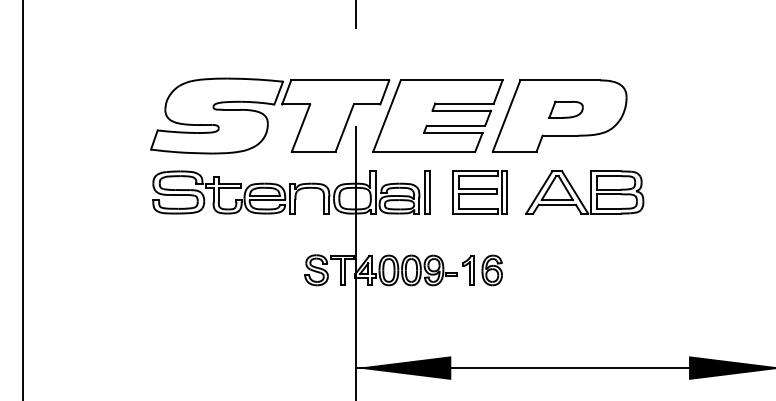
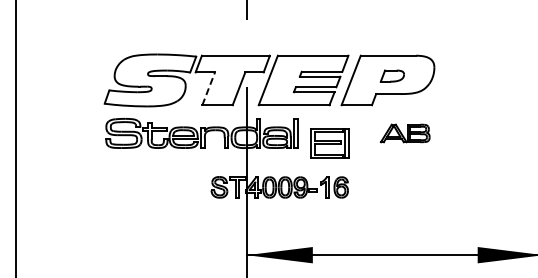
line: (300, 127) -> (208, 88), solid -> dashed
part: (479, 192) -> (329, 143), moved
part: (583, 192) -> (404, 133), size x0.6

